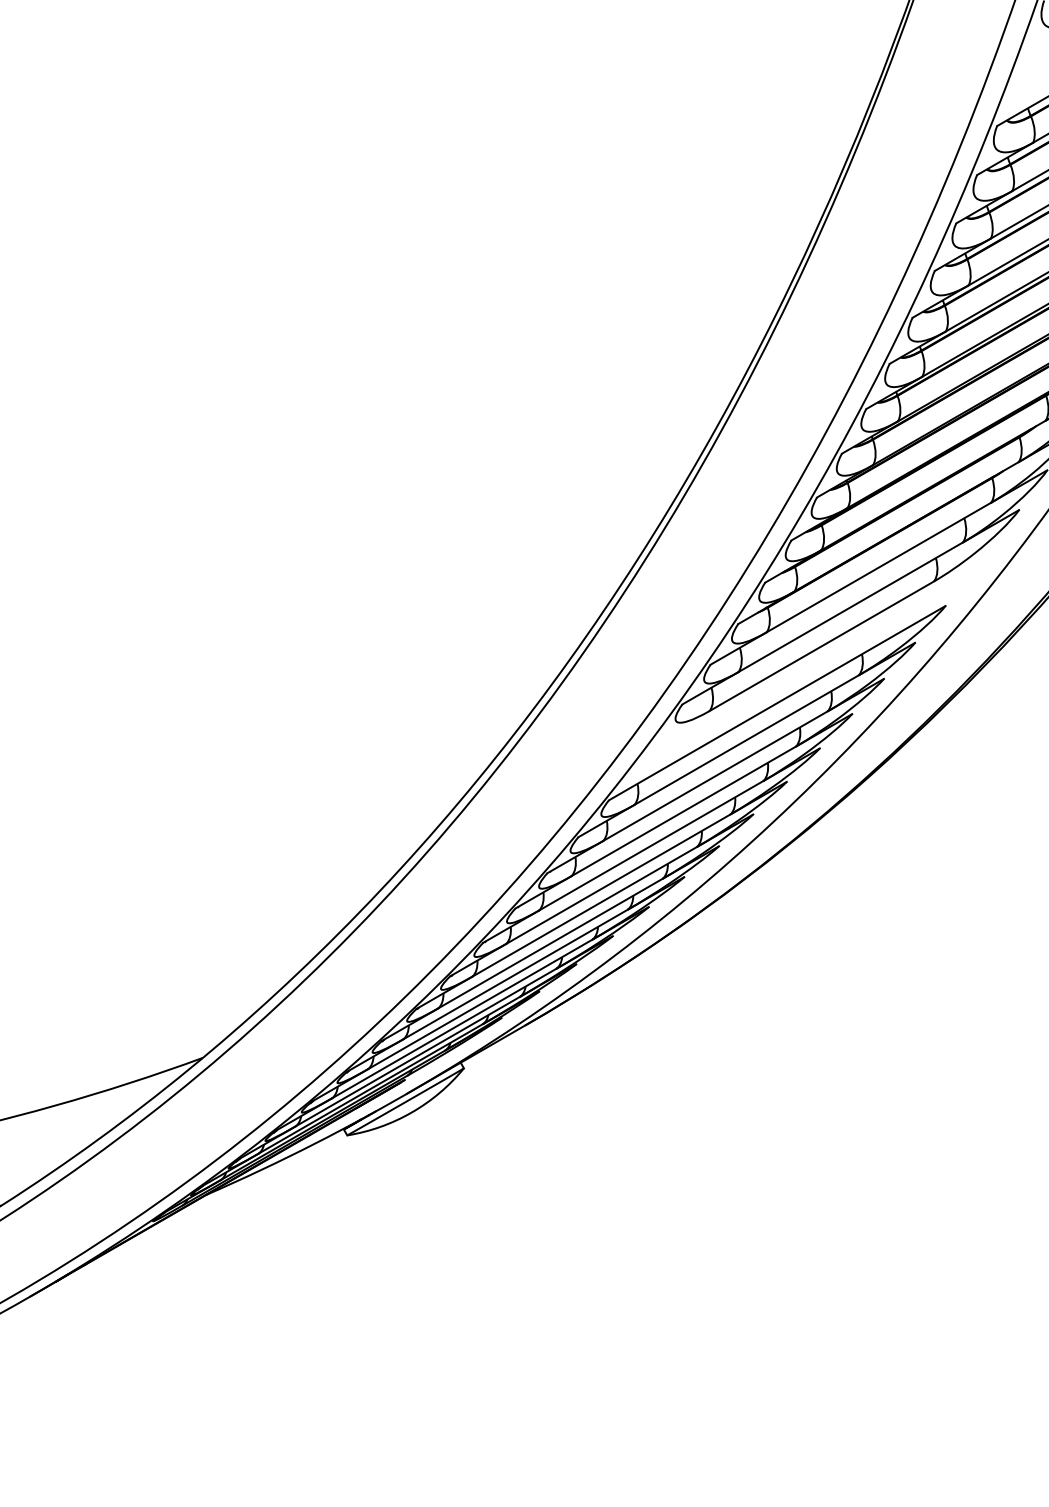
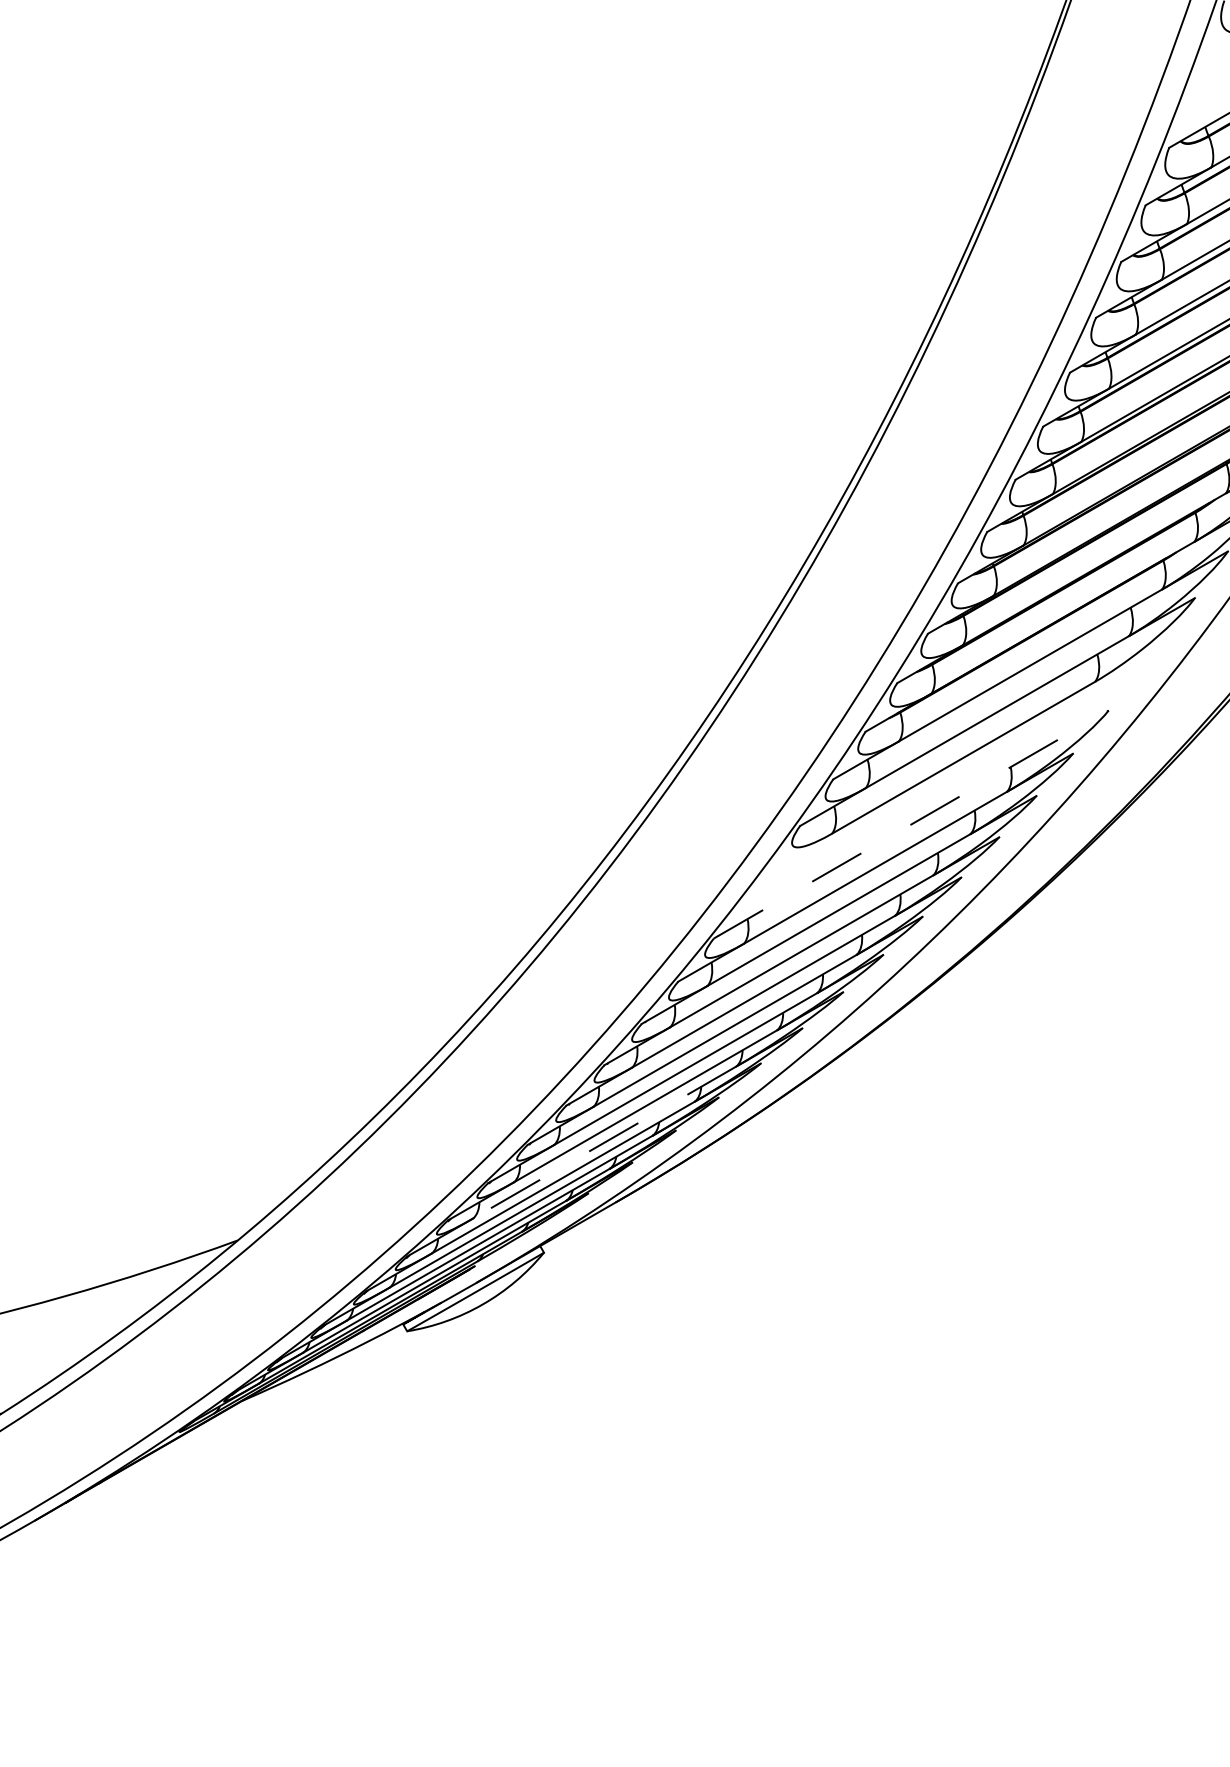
line: (777, 702) -> (911, 823), solid -> dashed
line: (515, 974) -> (604, 1142), solid -> dashed

